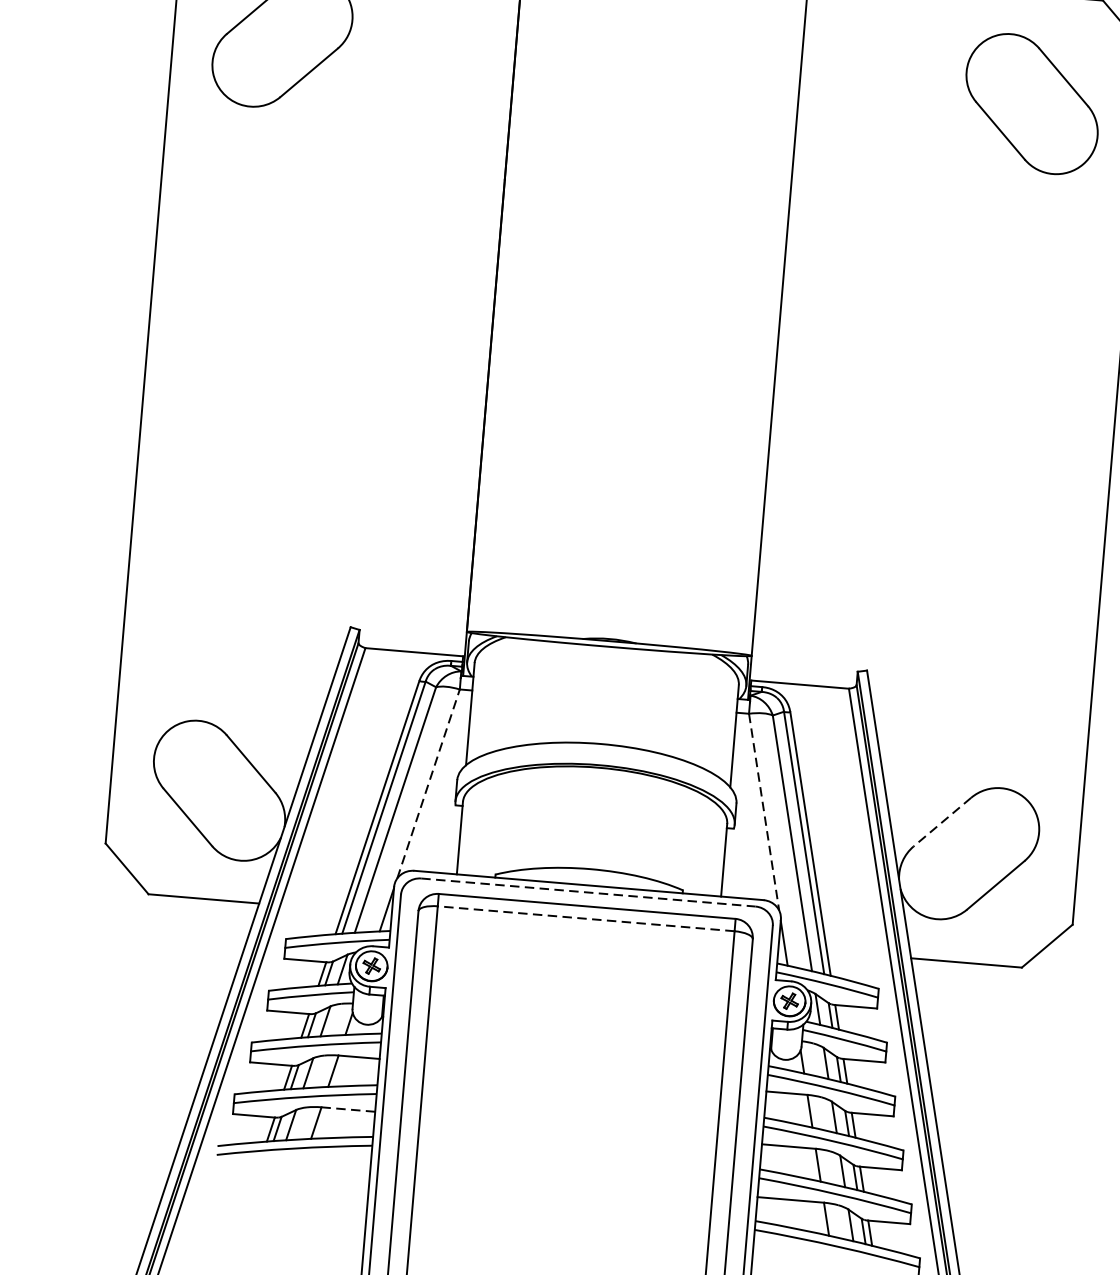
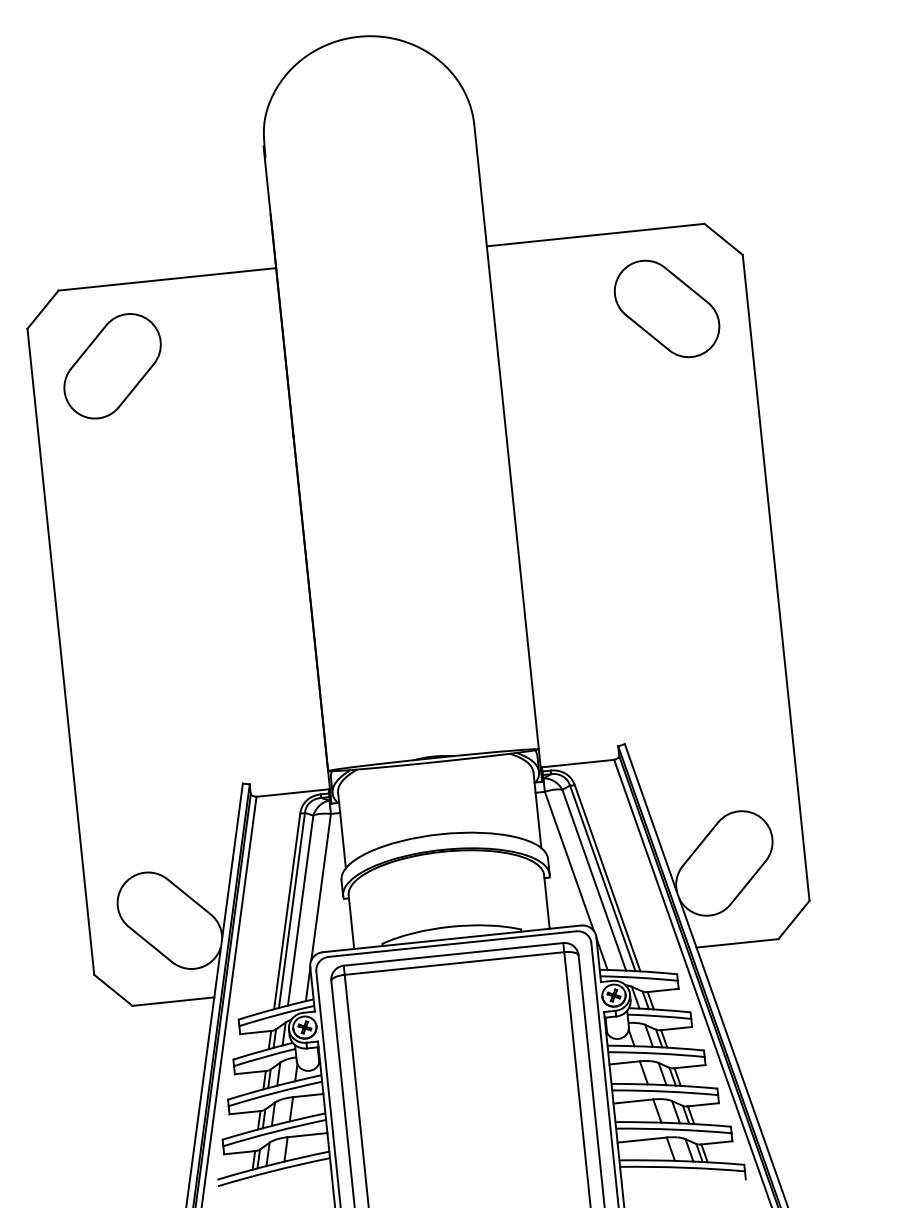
line: (428, 784) -> (321, 887), dashed -> solid
line: (764, 812) -> (569, 861), dashed -> solid
line: (942, 822) -> (700, 844), dashed -> solid
line: (588, 893) -> (452, 944), dashed -> solid
line: (586, 918) -> (454, 963), dashed -> solid
line: (348, 1109) -> (307, 1135), dashed -> solid

